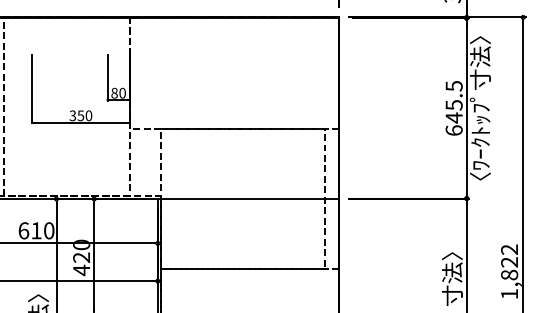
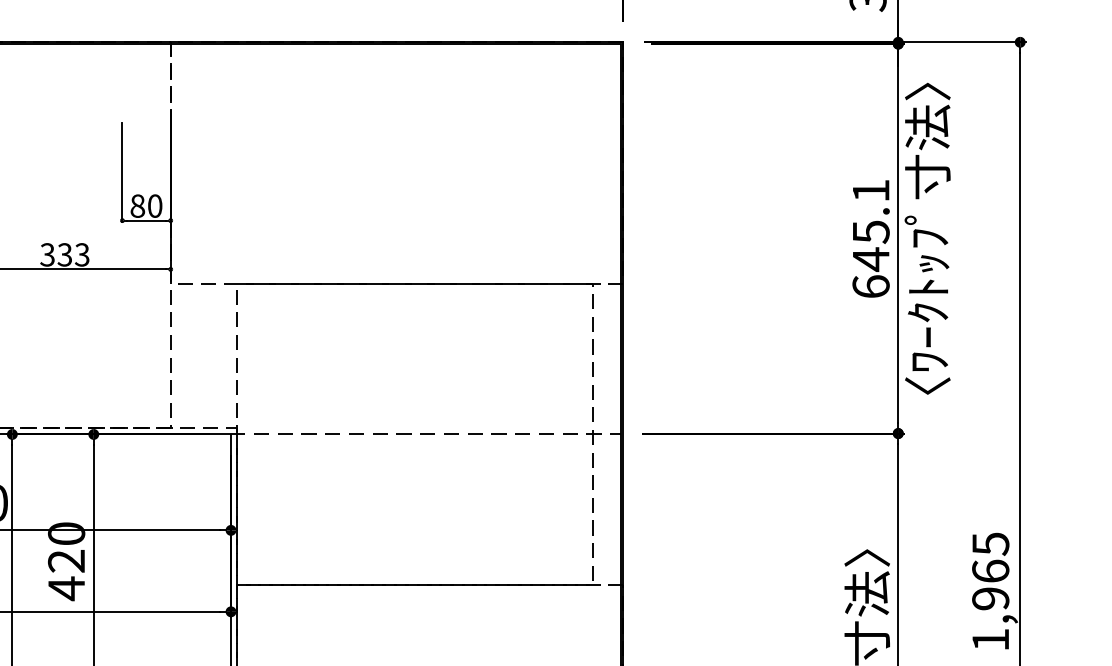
text: (453, 86) -> (869, 191), 645.5 -> 645.1
text: (85, 115) -> (74, 254), 350 -> 333
line: (247, 198) -> (424, 433), solid -> dashed
text: (509, 262) -> (990, 571), 1,822 -> 1,965

